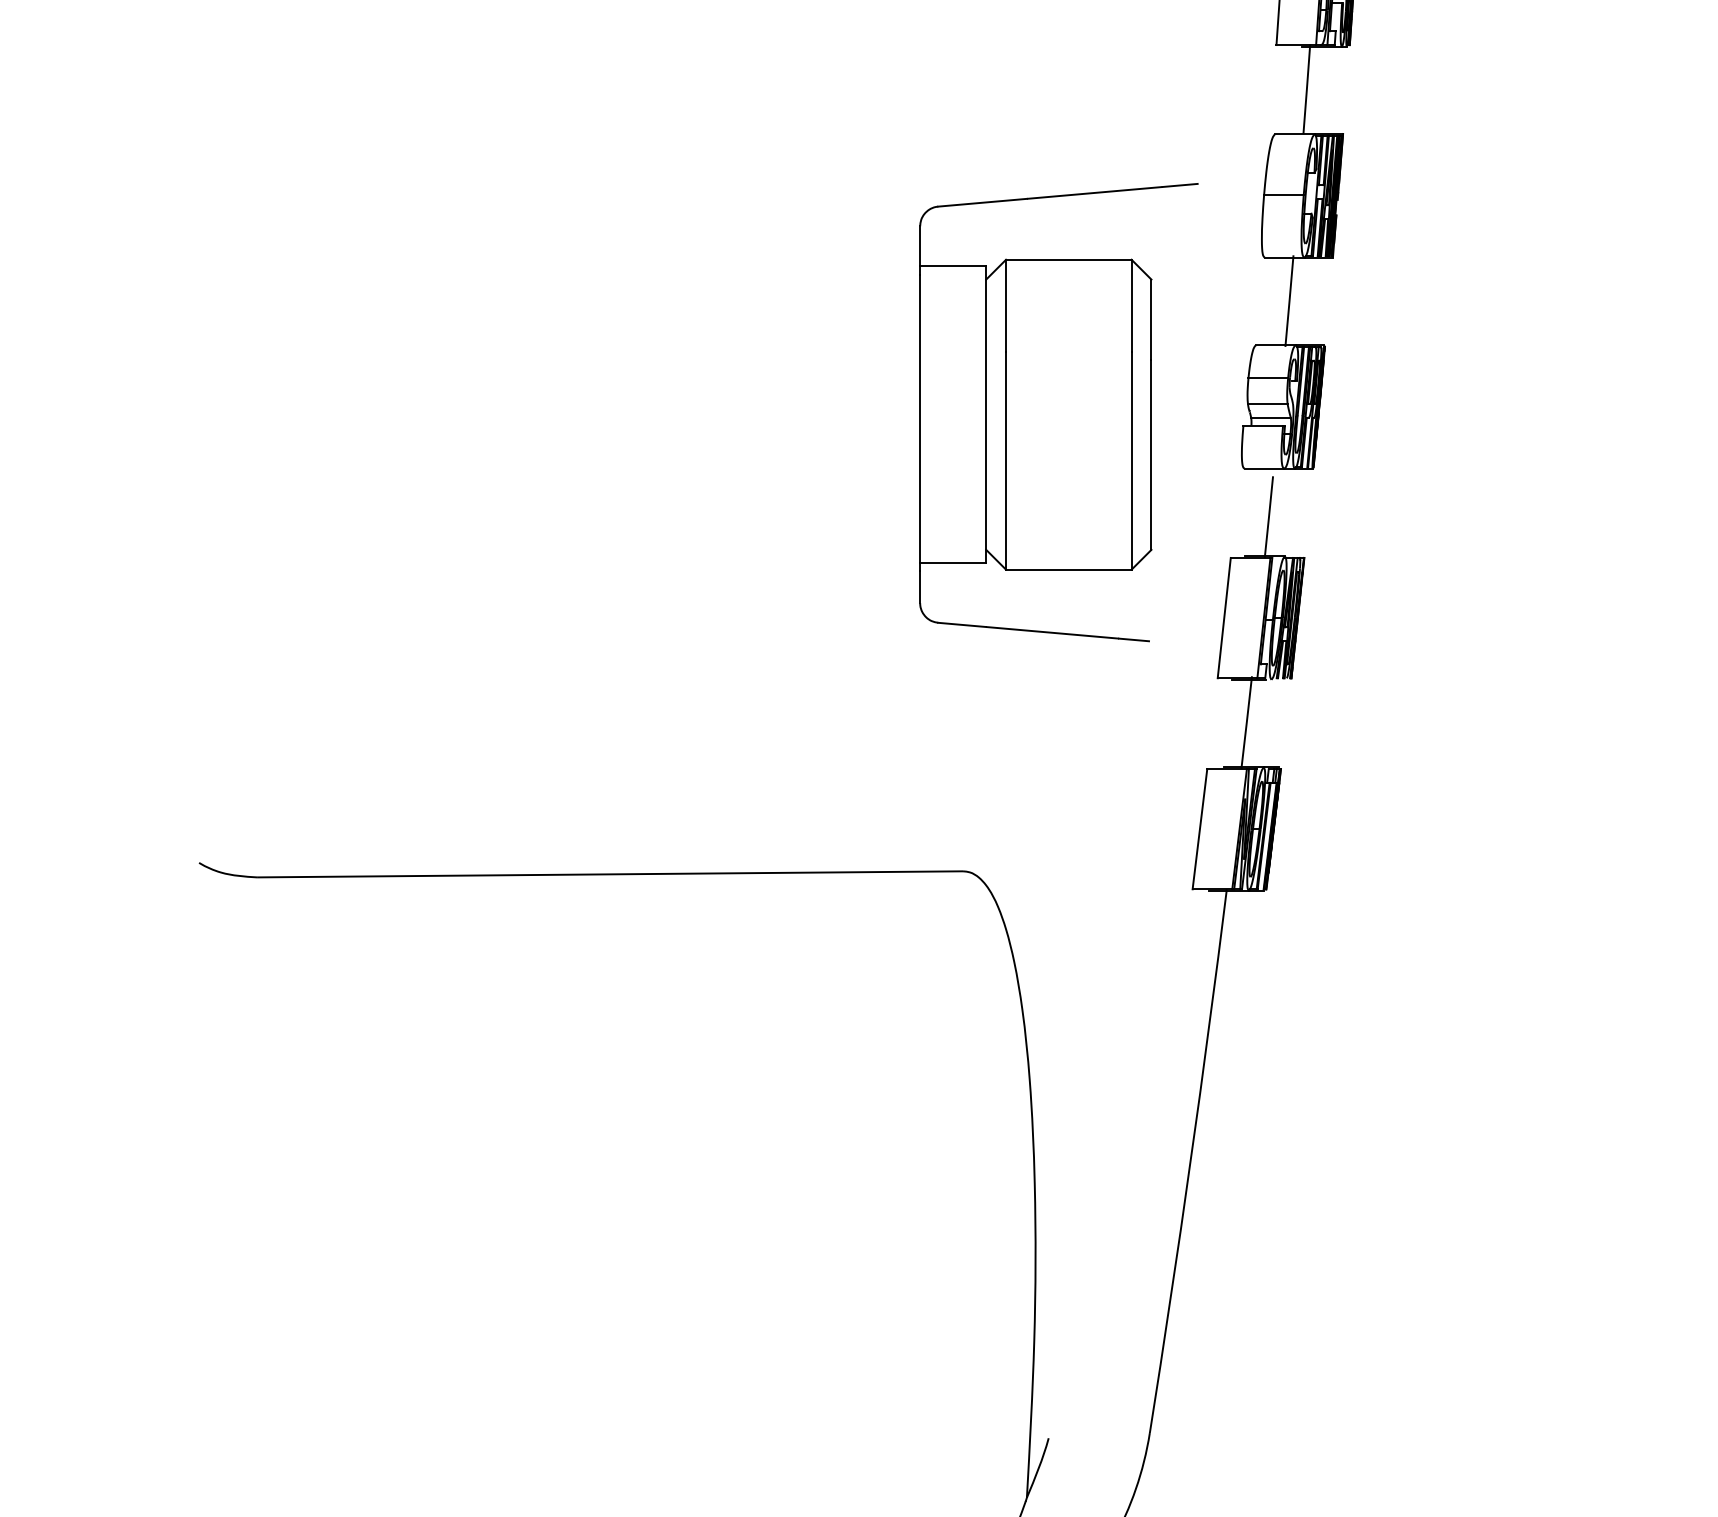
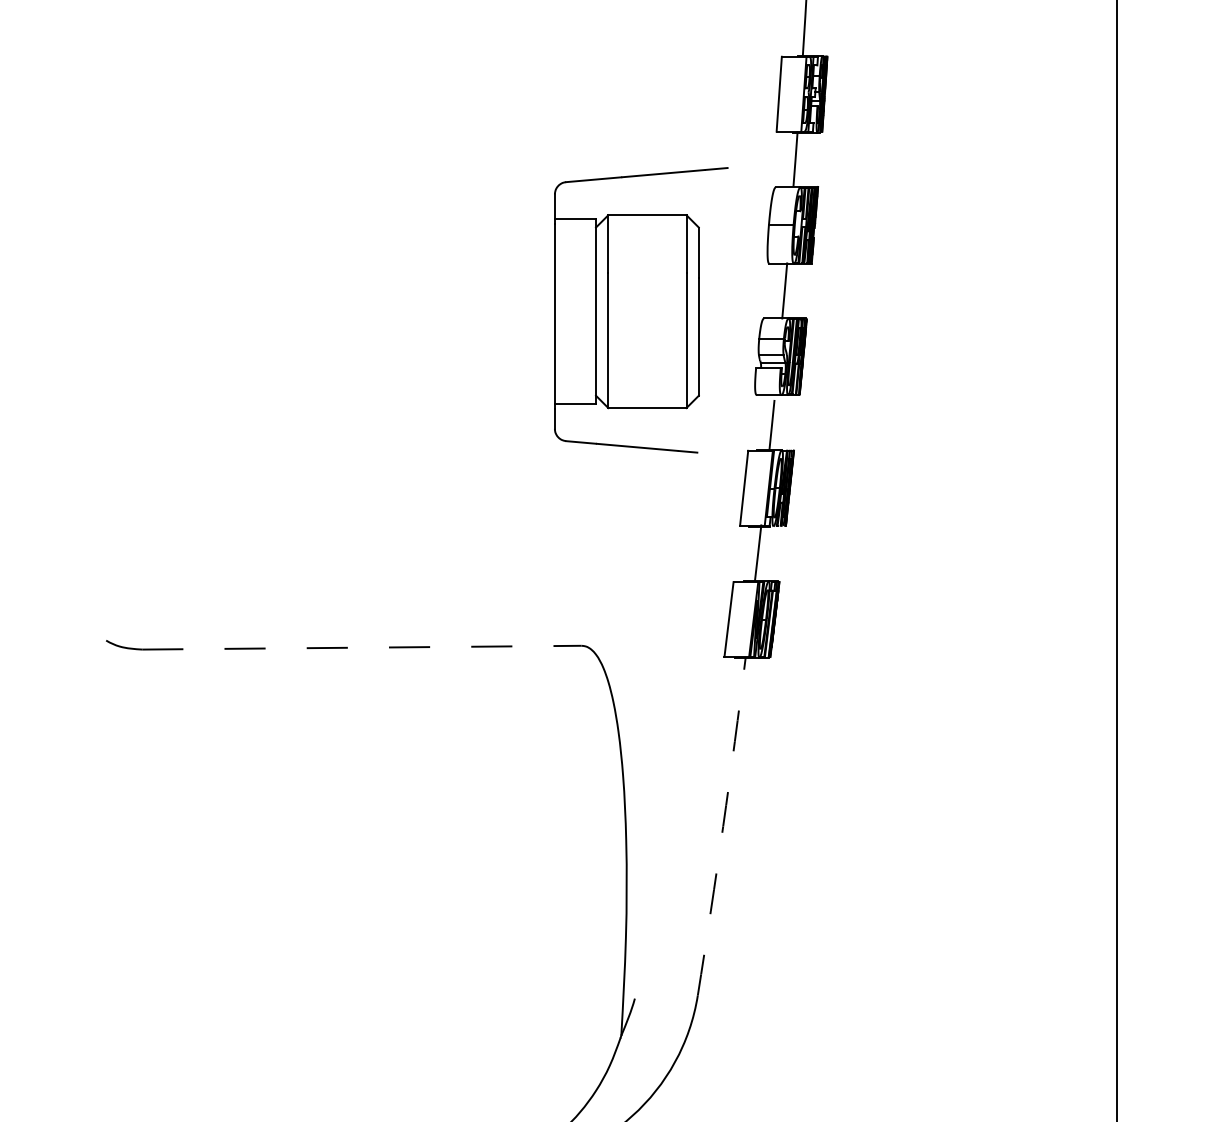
part: (1059, 412) -> (641, 310), moved
line: (612, 874) -> (363, 647), solid -> dashed
arc: (1191, 1161) -> (723, 826), solid -> dashed

